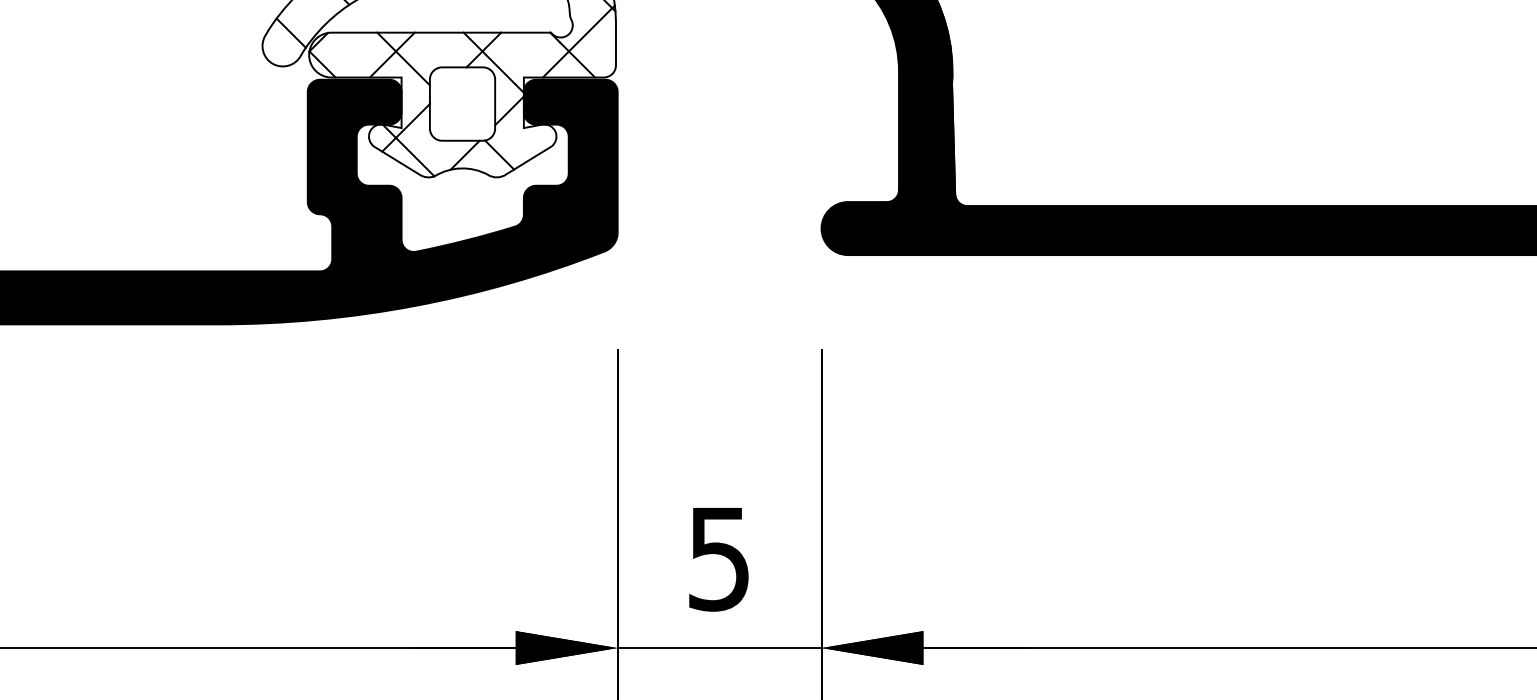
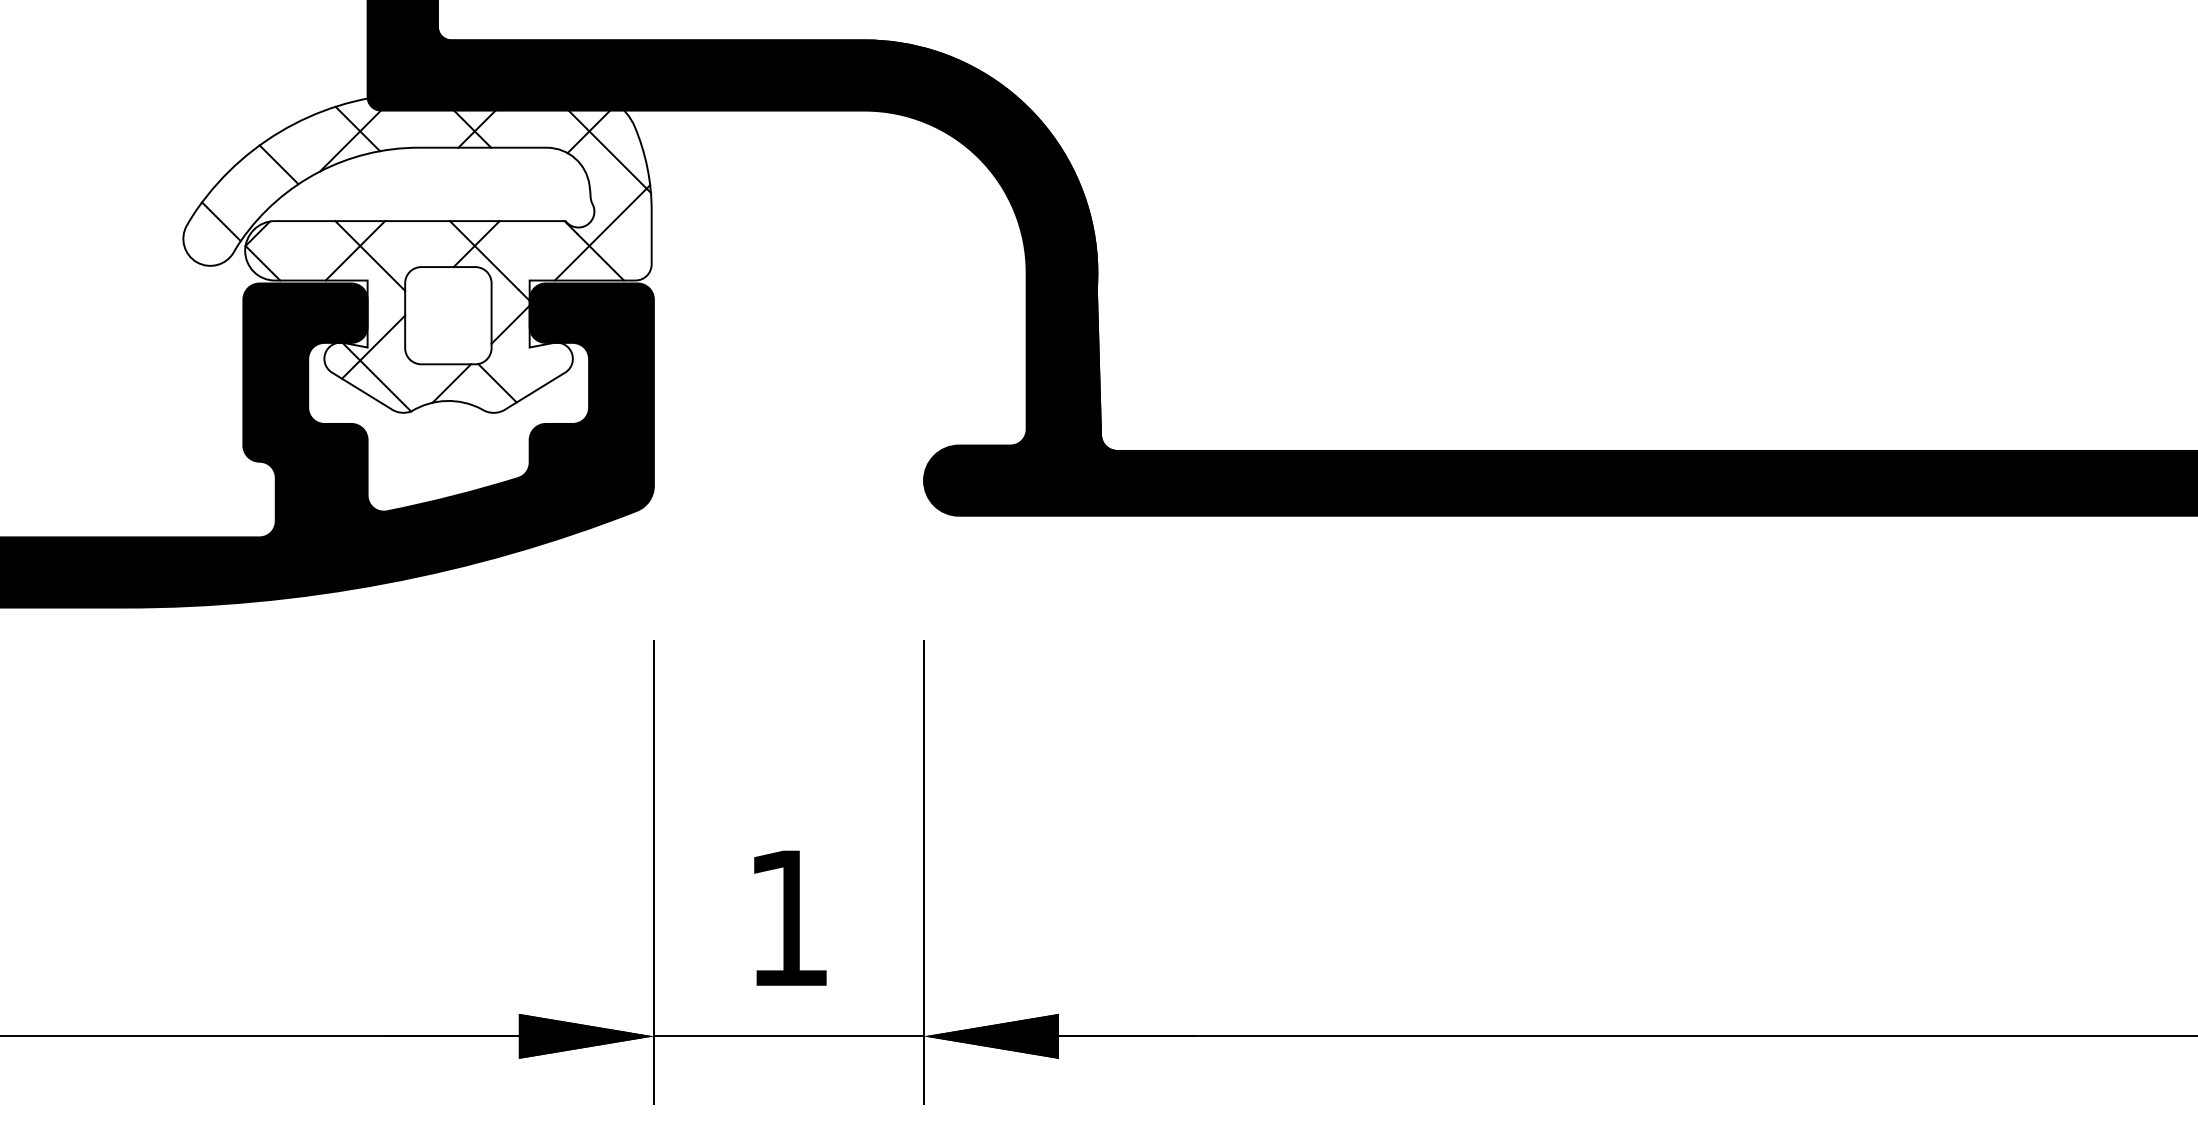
text: (718, 559) -> (787, 919), 5 -> 1

